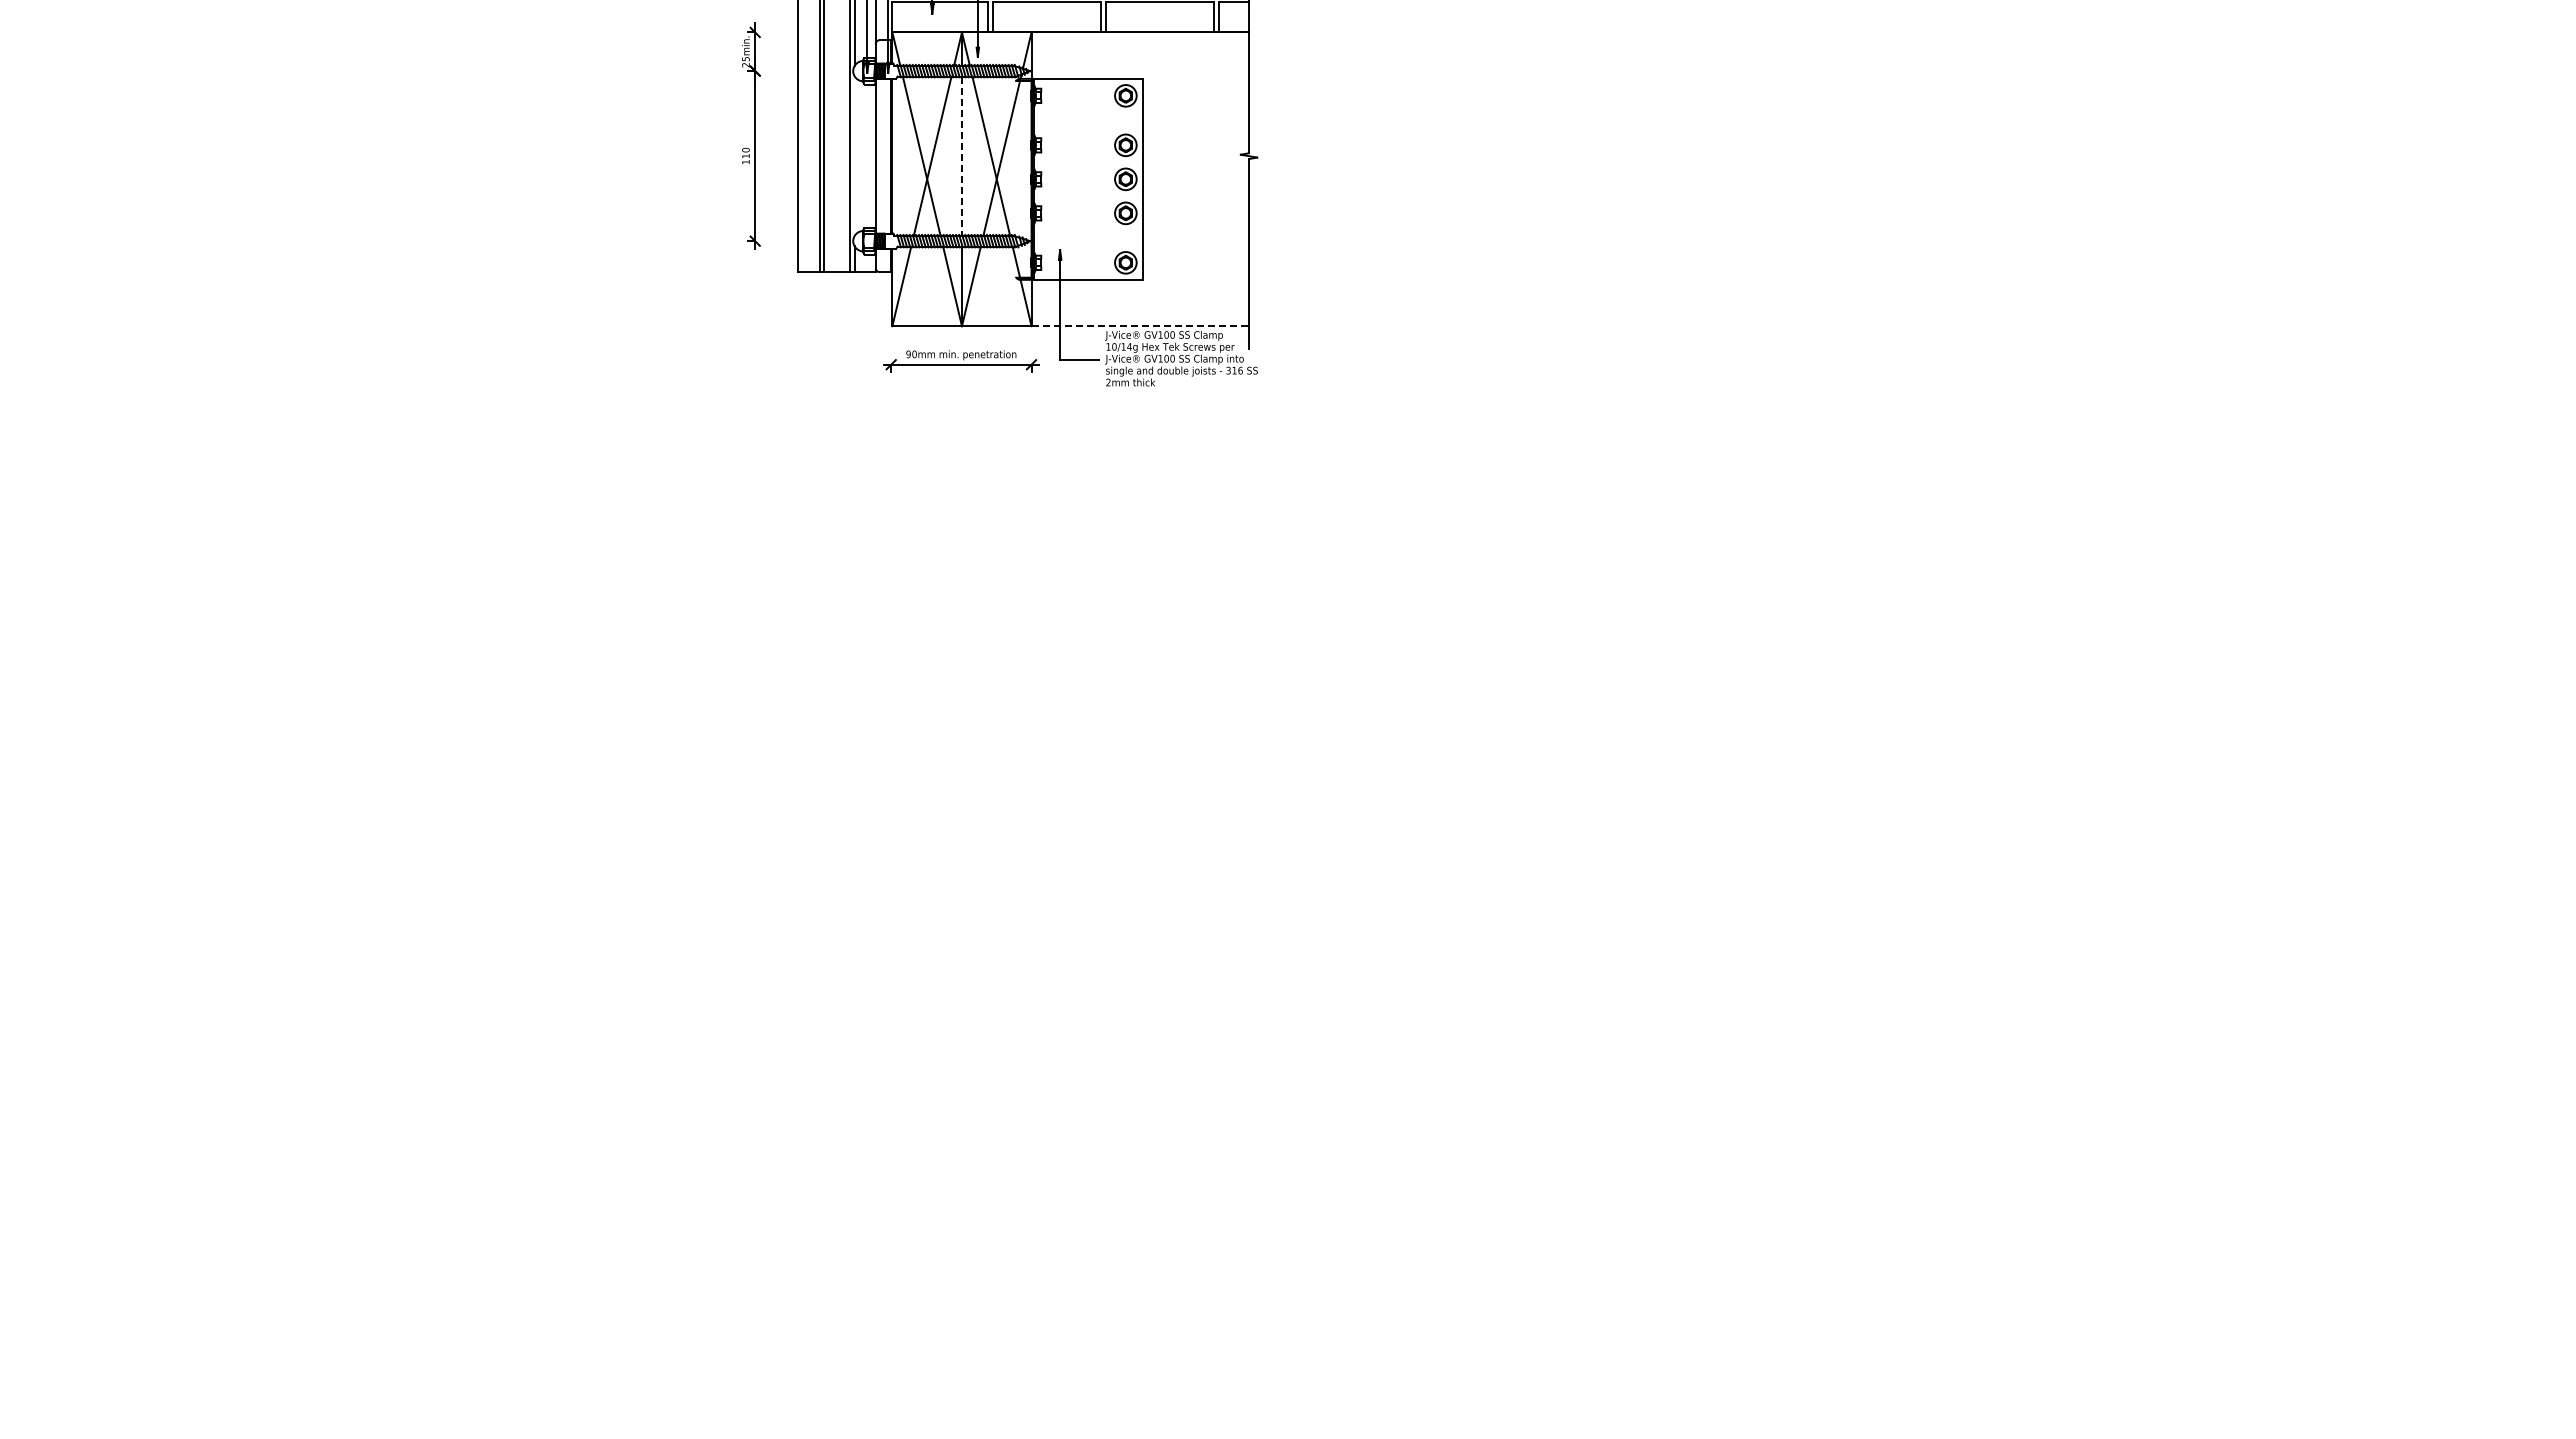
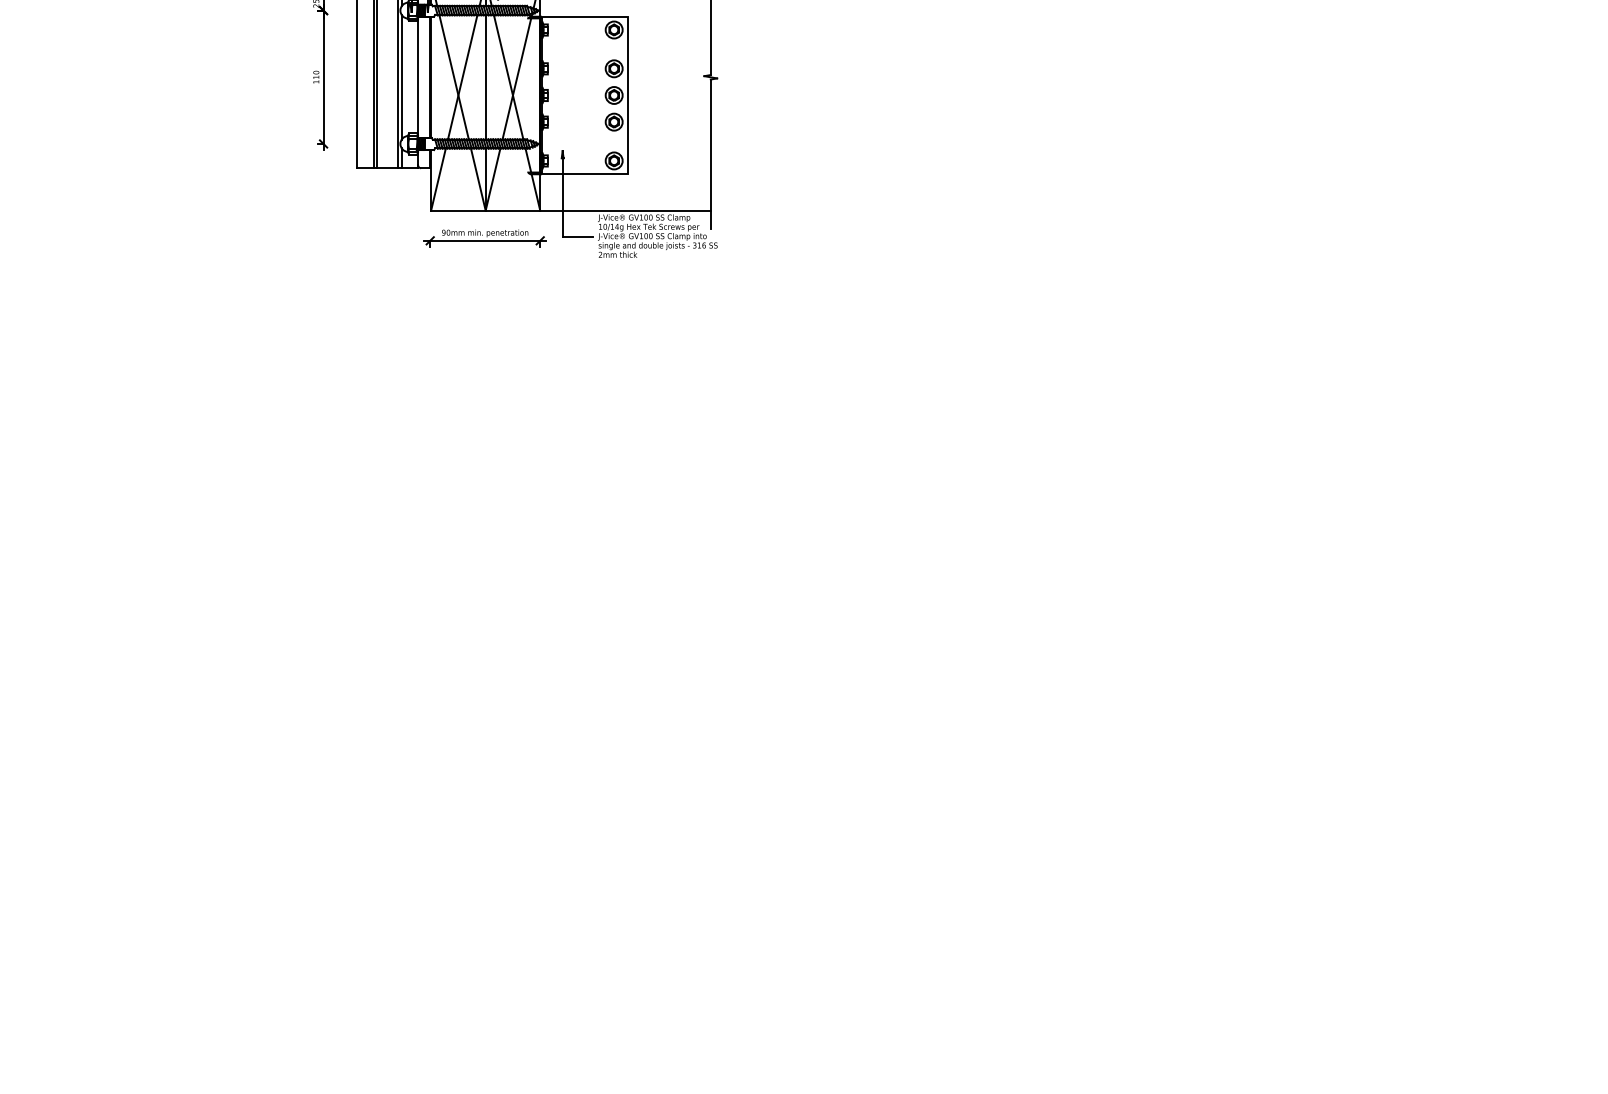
line: (854, 155) -> (401, 76), added
line: (961, 156) -> (485, 77), dashed -> solid
line: (1140, 326) -> (625, 210), dashed -> solid

